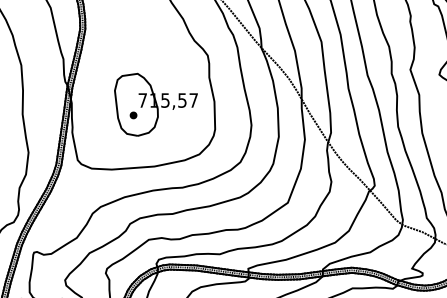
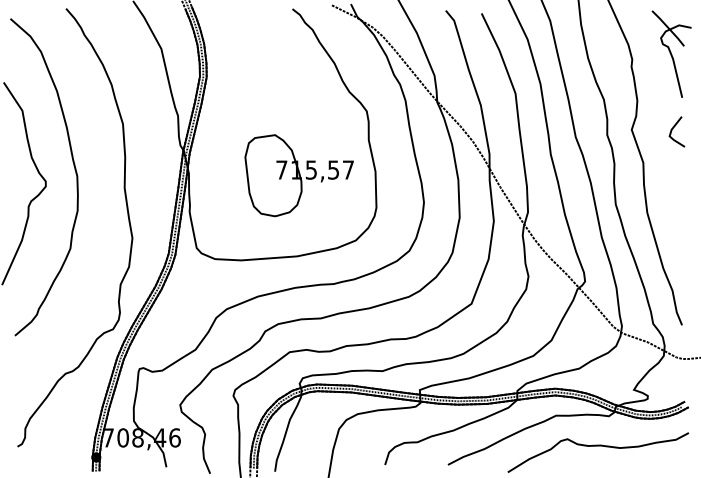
part: (133, 115) -> (269, 189), removed

